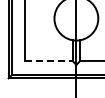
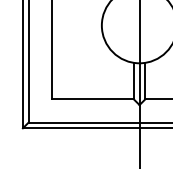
line: (49, 61) -> (93, 99), dashed -> solid

